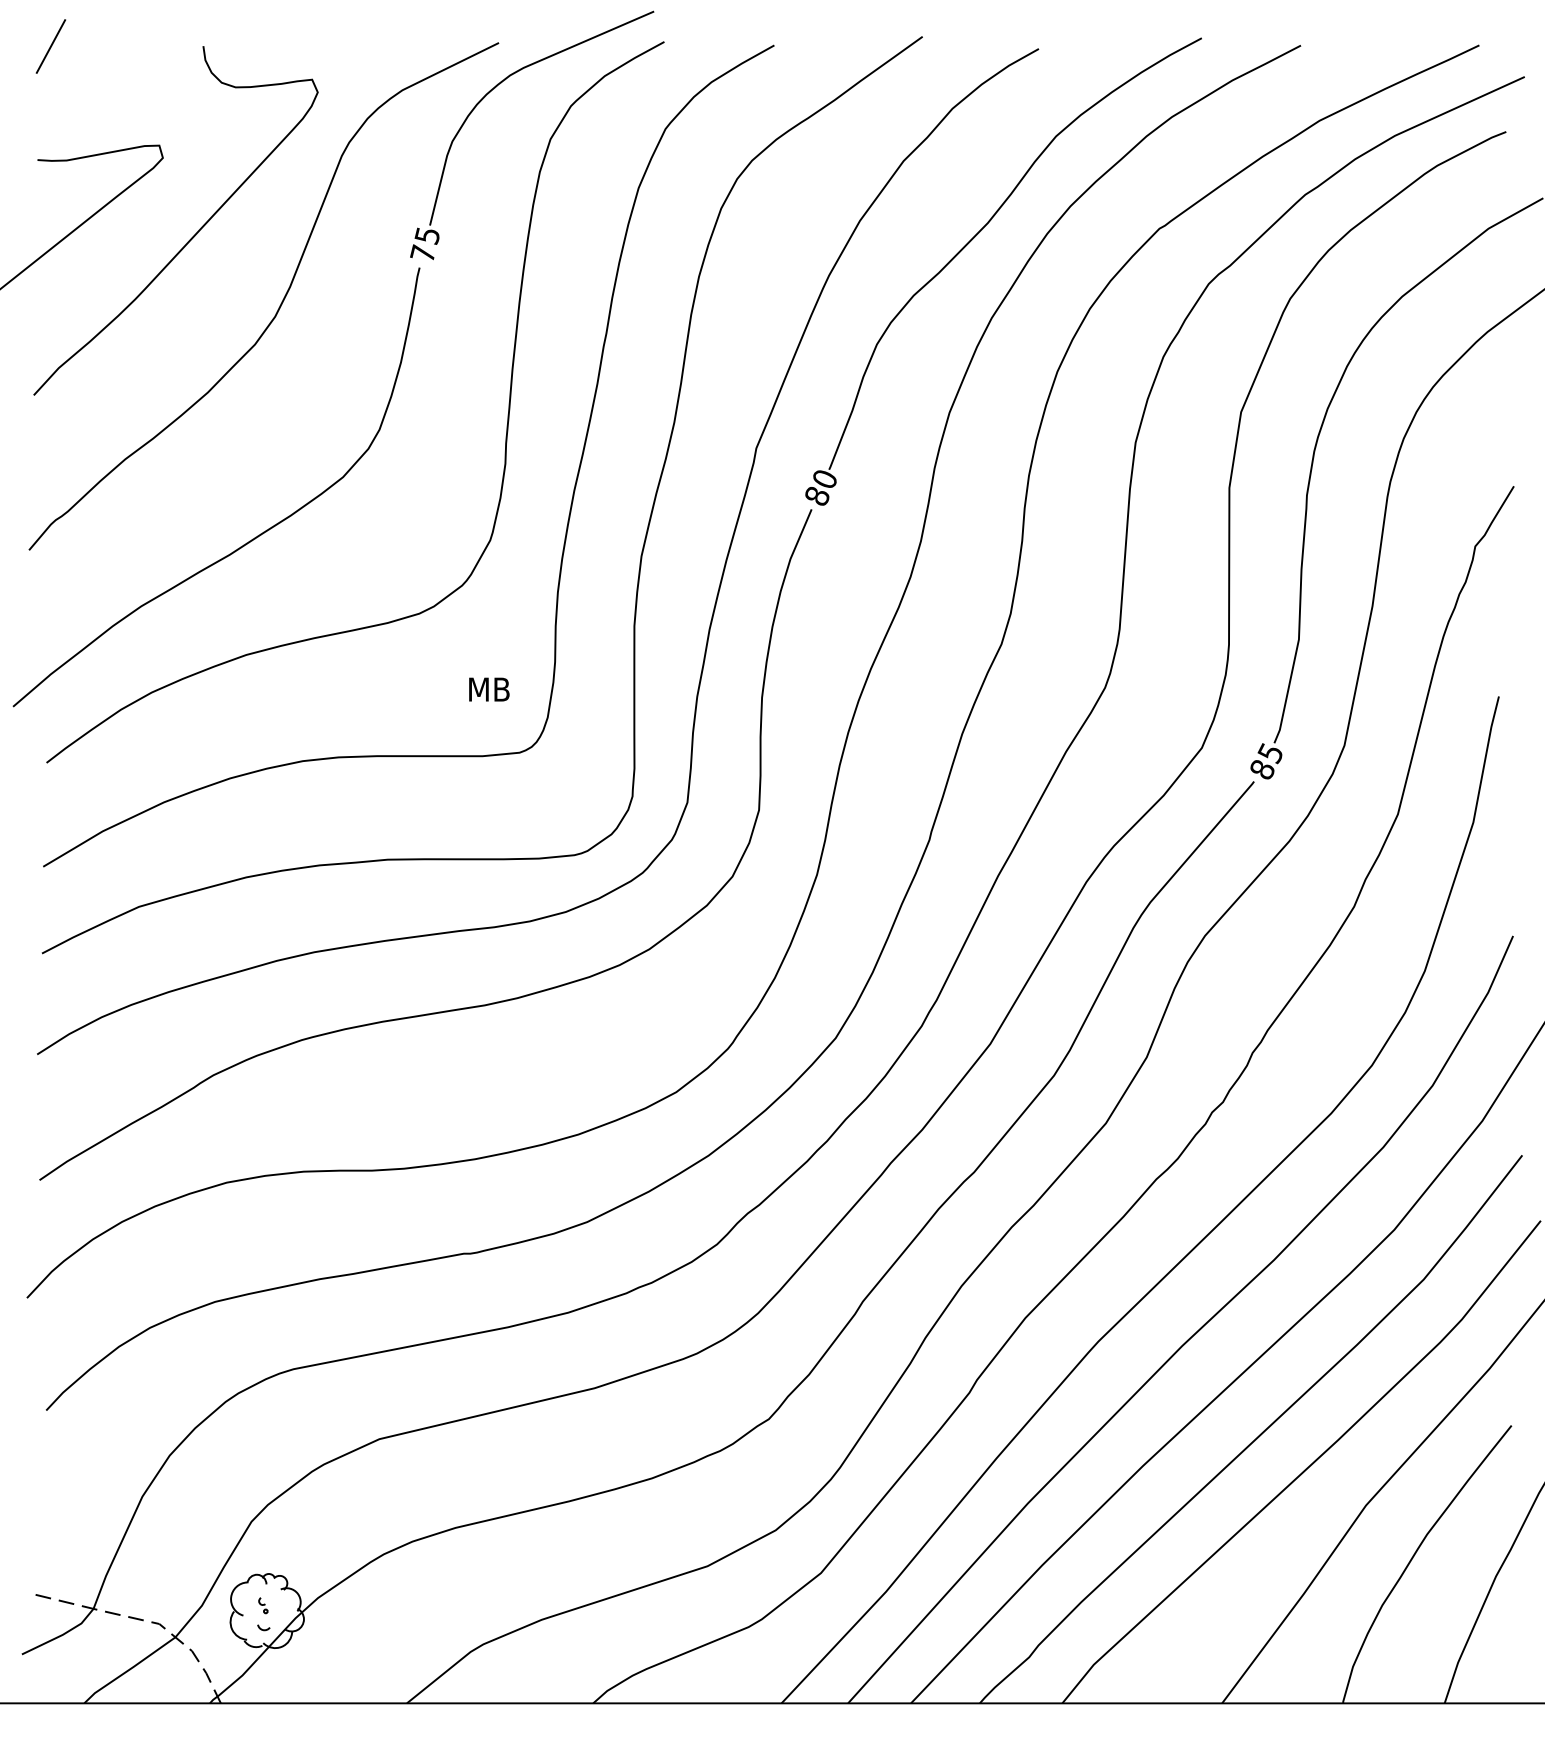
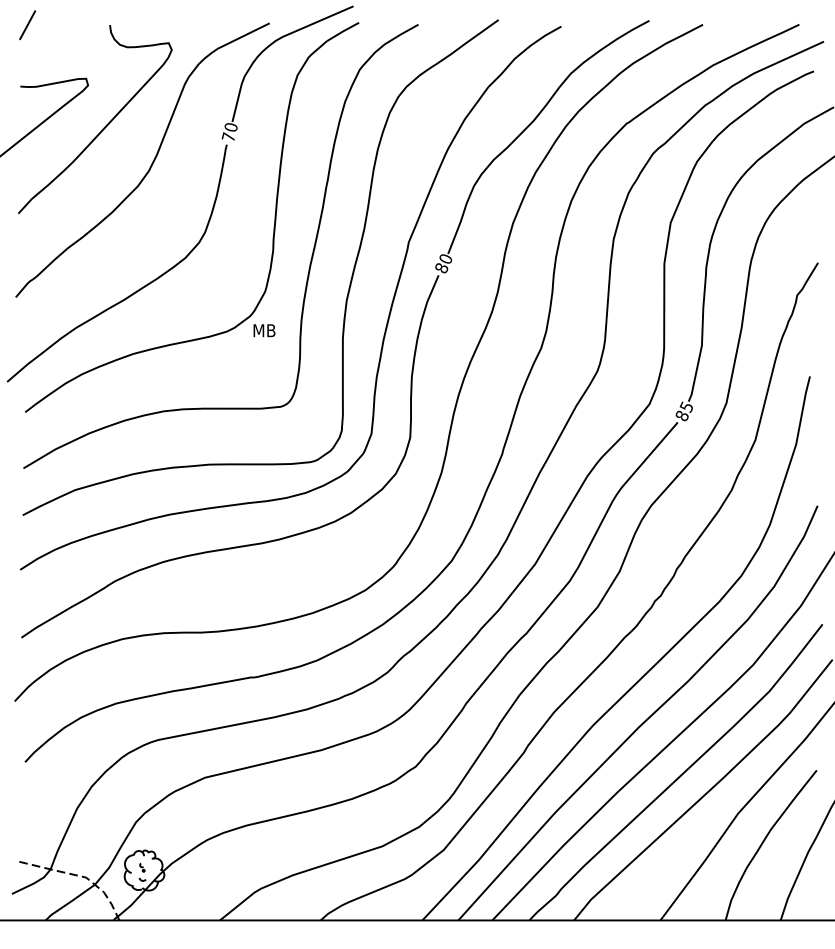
text: (426, 235) -> (230, 127), 75 -> 70
text: (489, 689) -> (264, 330), moved

